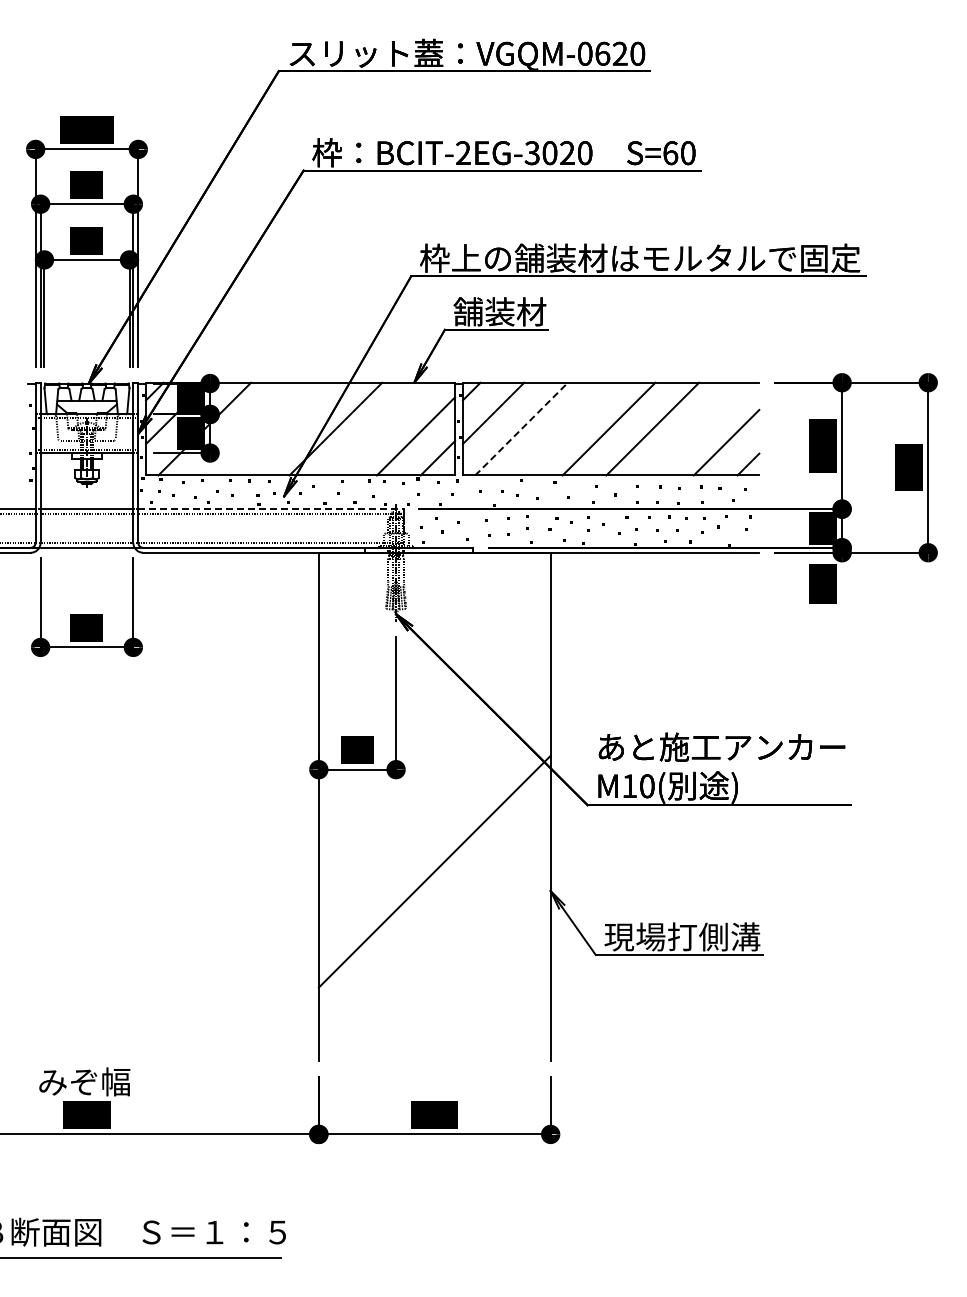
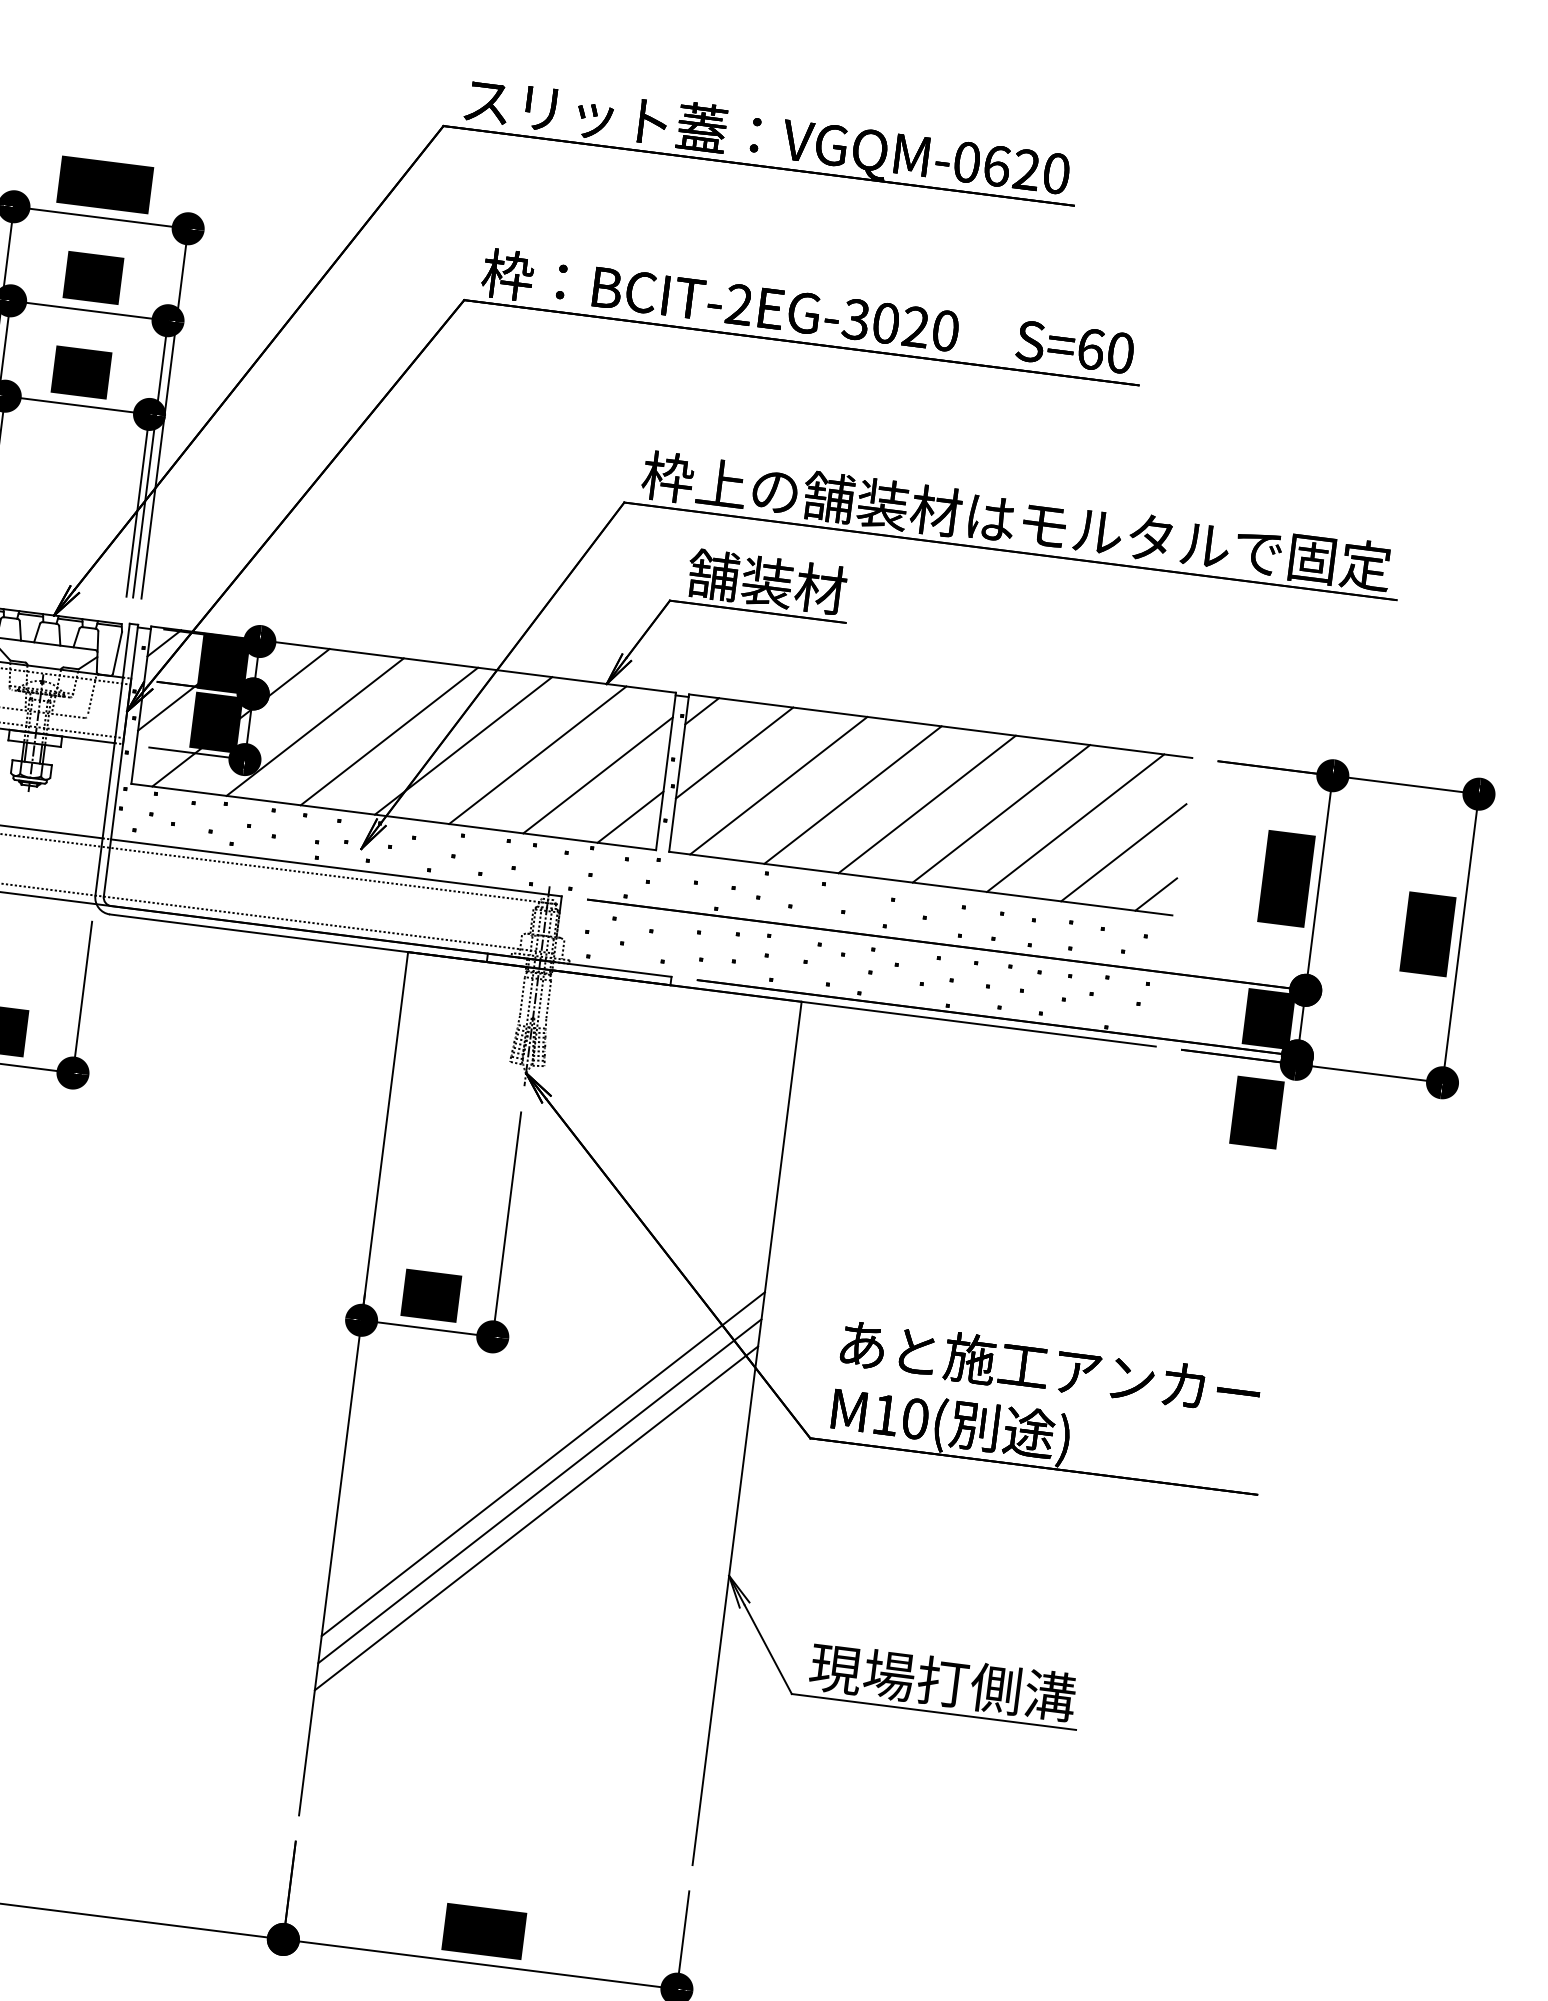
line: (248, 428) -> (315, 726), added
line: (291, 428) -> (388, 735), added
line: (379, 428) -> (537, 754), added
line: (564, 428) -> (851, 793), added
line: (696, 428) -> (1075, 822), added
line: (521, 429) -> (778, 786), dashed -> solid
line: (271, 509) -> (337, 868), dashed -> solid
line: (434, 839) -> (542, 1463), added
line: (434, 855) -> (539, 1490), added

